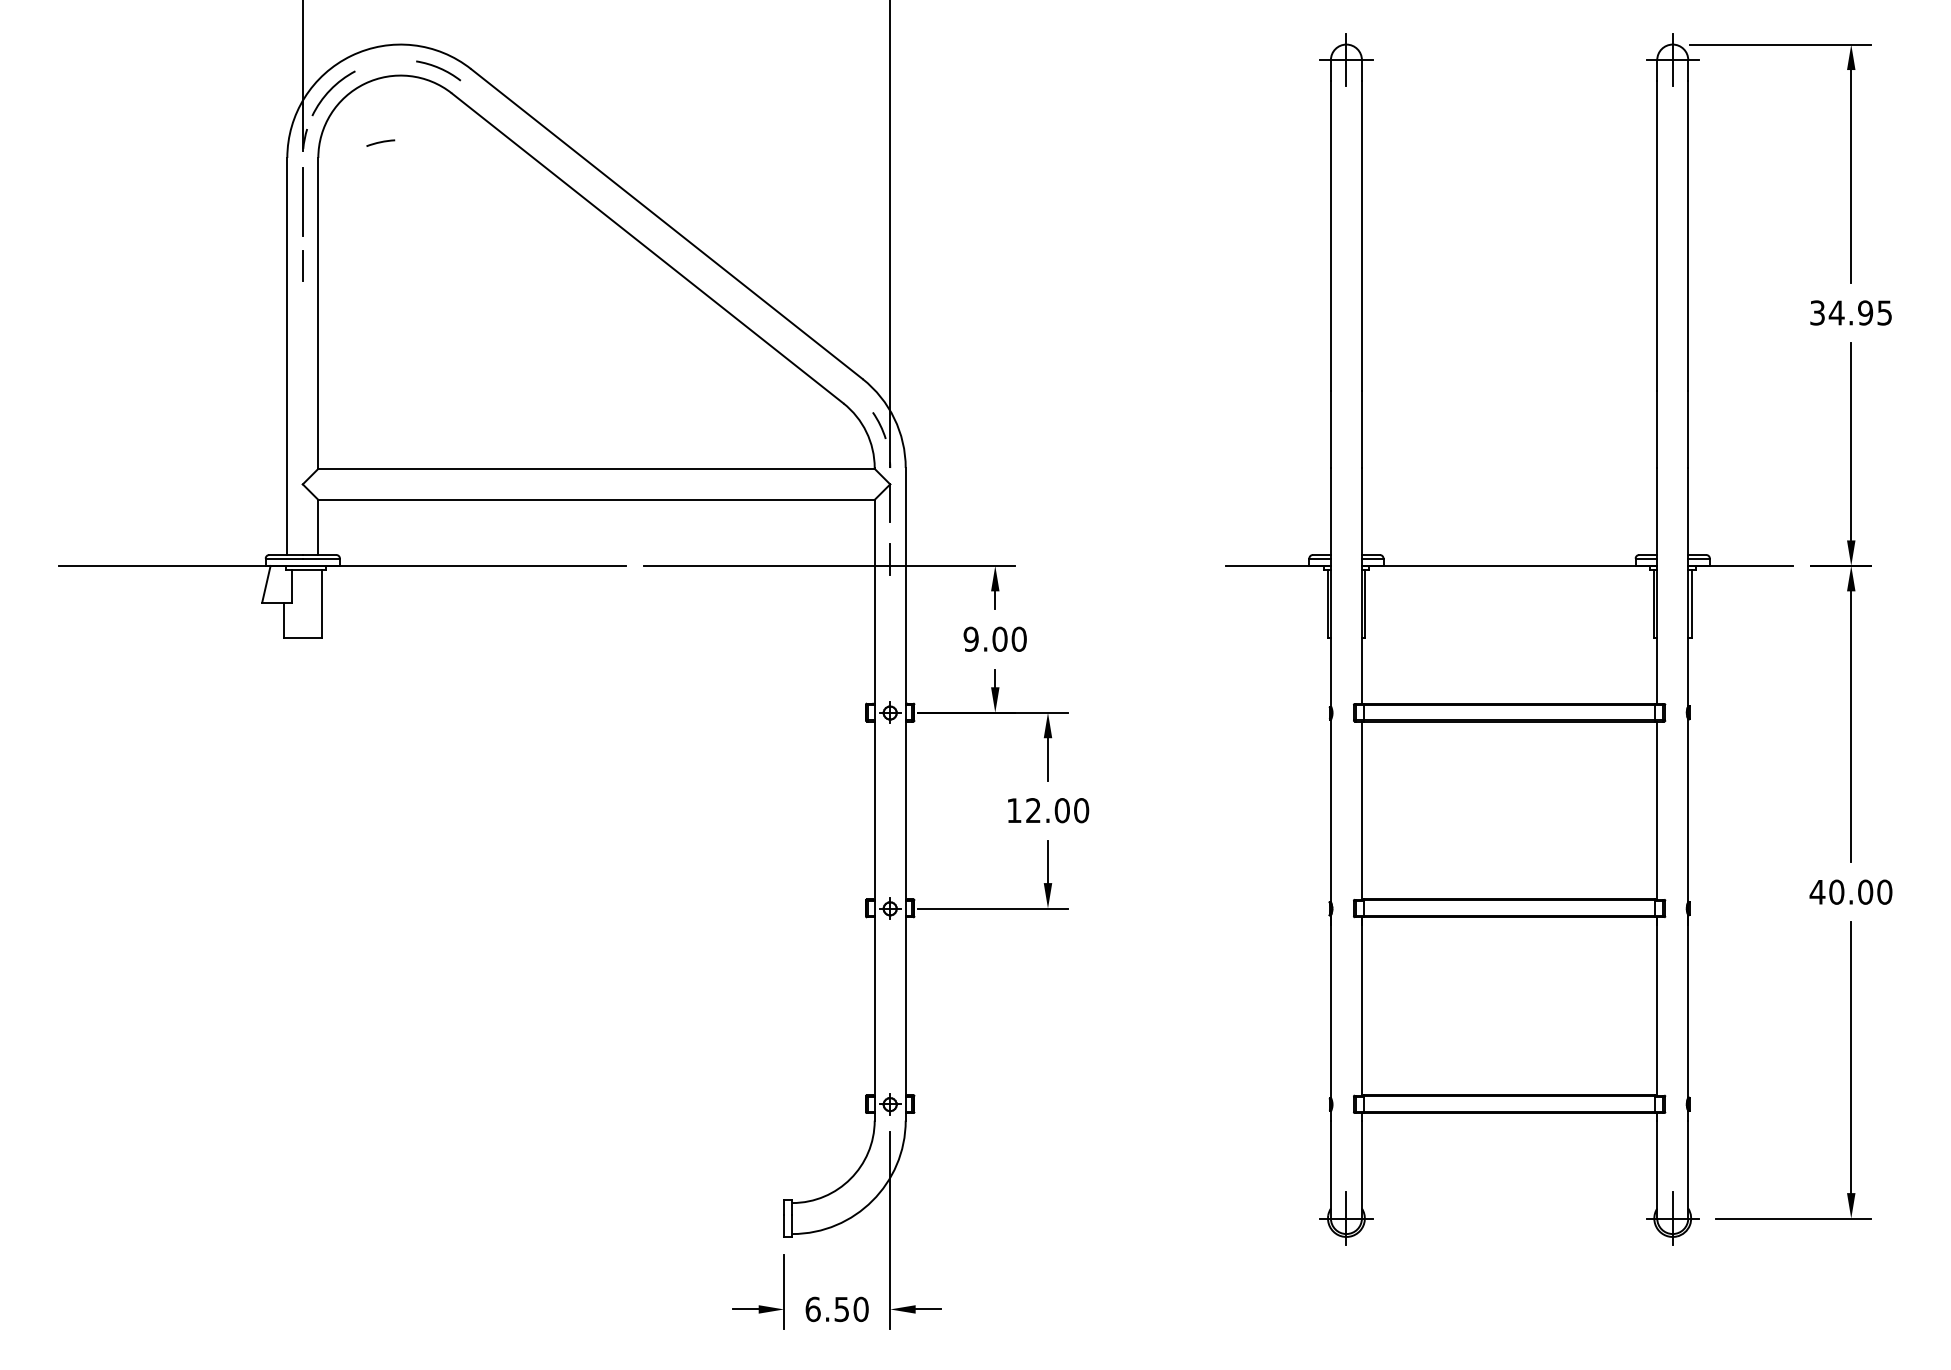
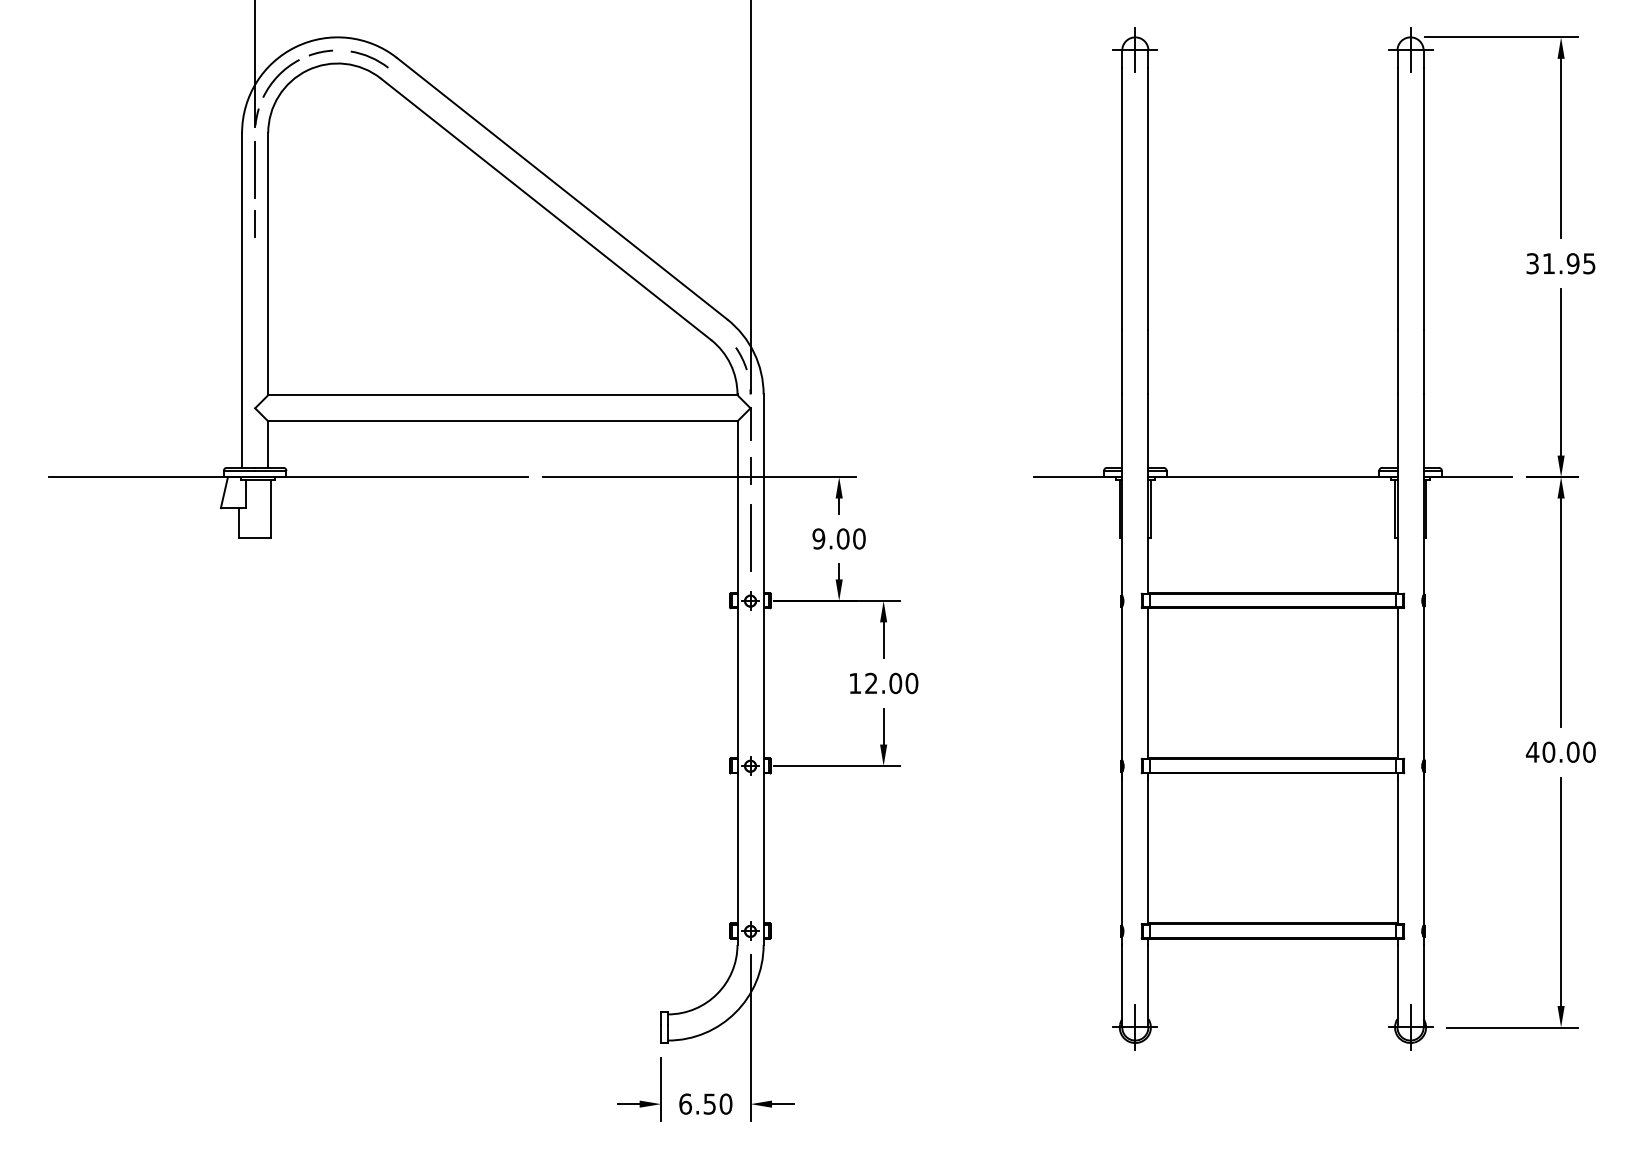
line: (380, 142) -> (320, 52), moved
text: (1836, 312) -> (1548, 263), 34.95 -> 31.95
line: (890, 638) -> (750, 538), added

